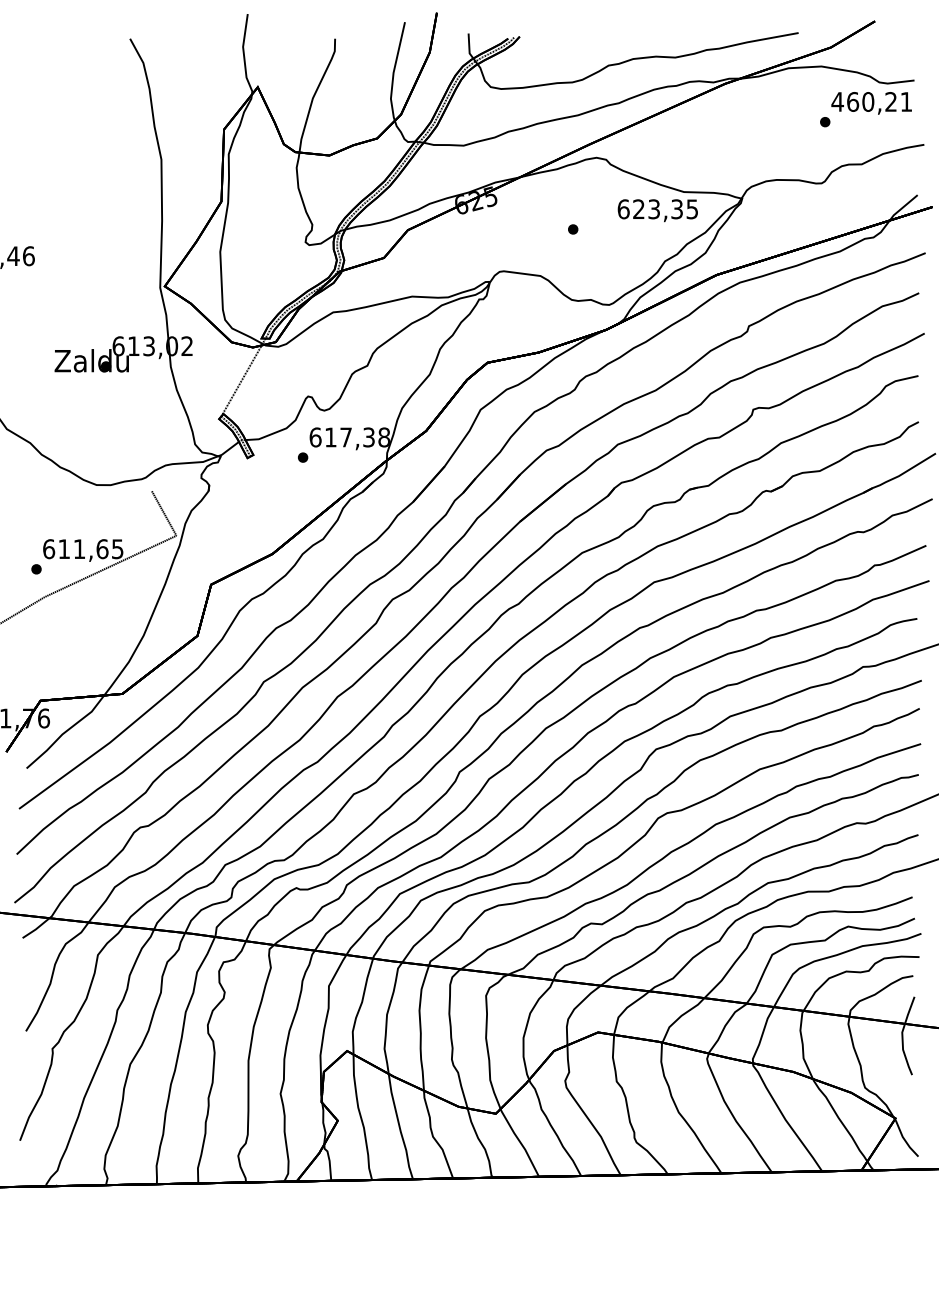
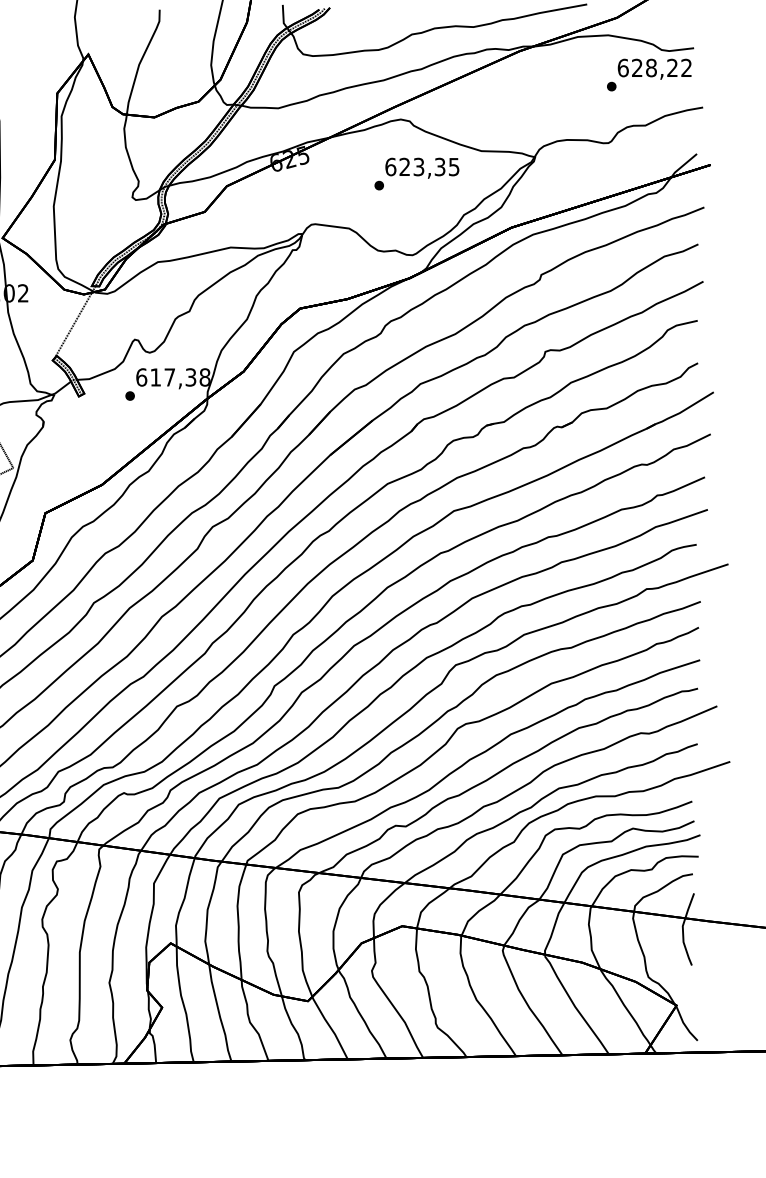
text: (871, 101) -> (654, 67), 460,21 -> 628,22
text: (657, 210) -> (421, 168), moved

